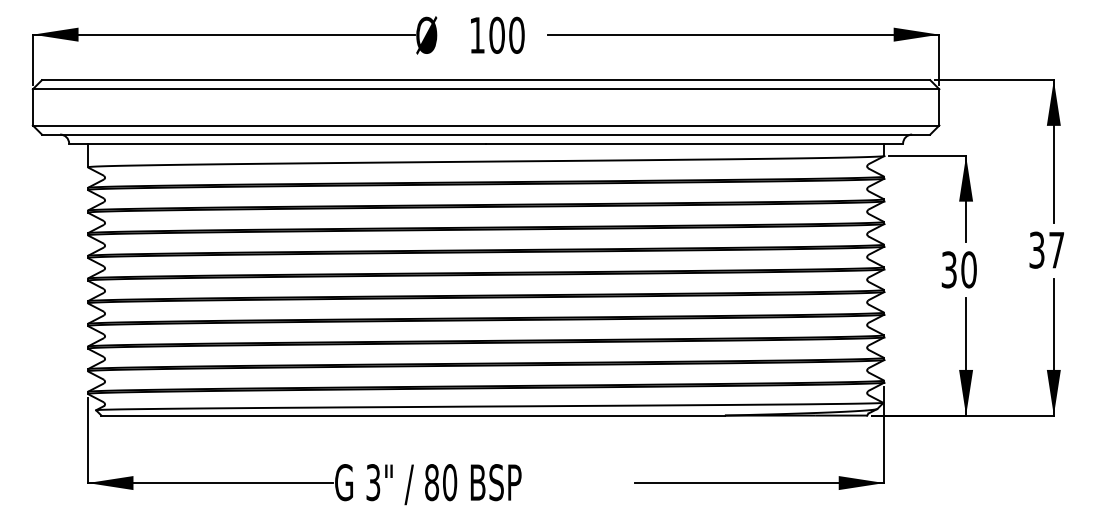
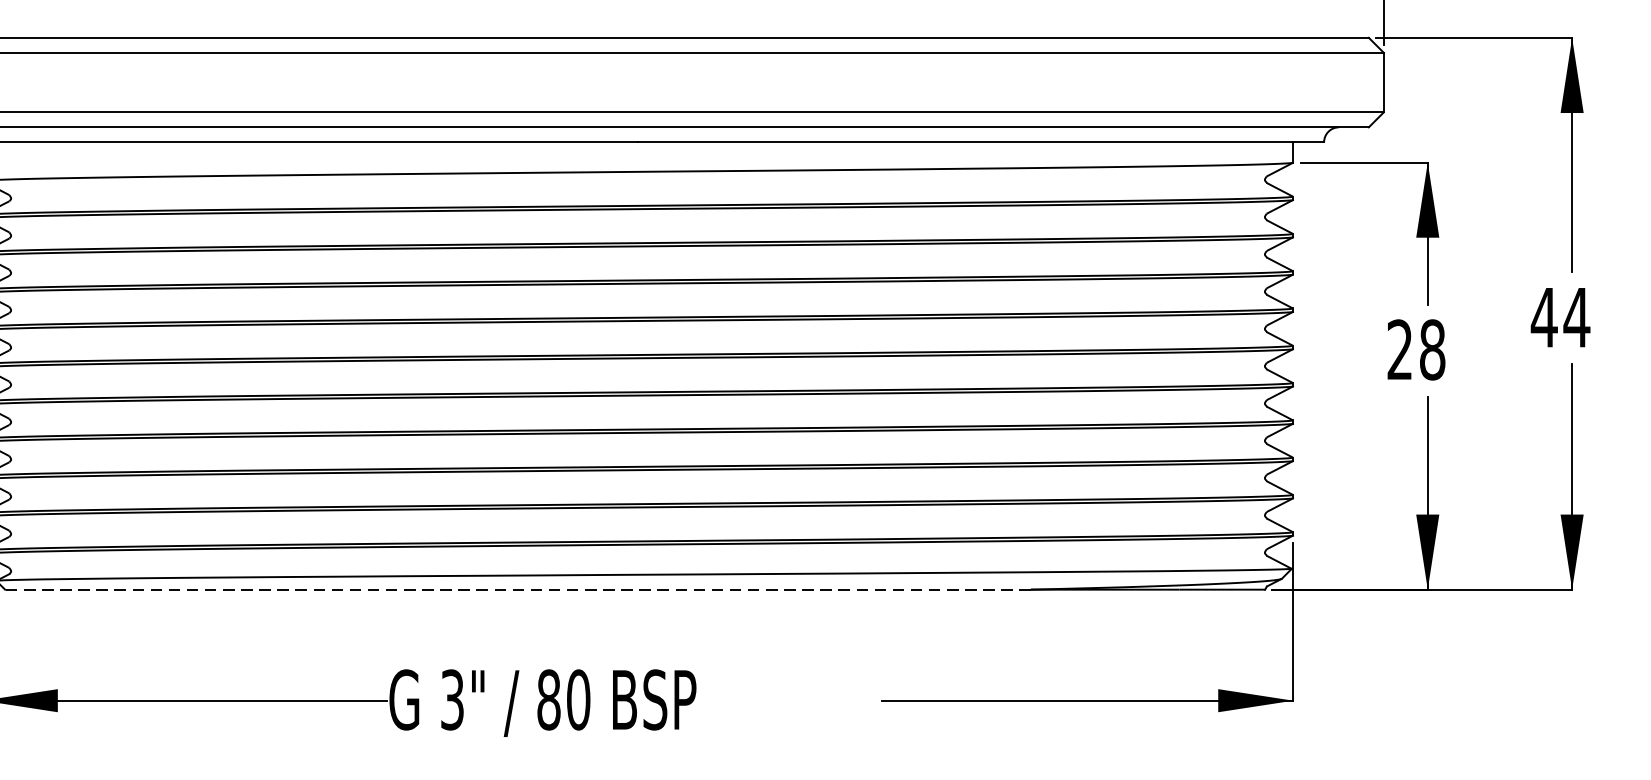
text: (1046, 249) -> (1560, 316), 37 -> 44
text: (958, 269) -> (1415, 349), 30 -> 28
line: (413, 415) -> (518, 589), solid -> dashed

